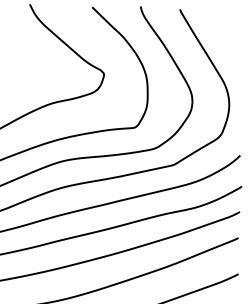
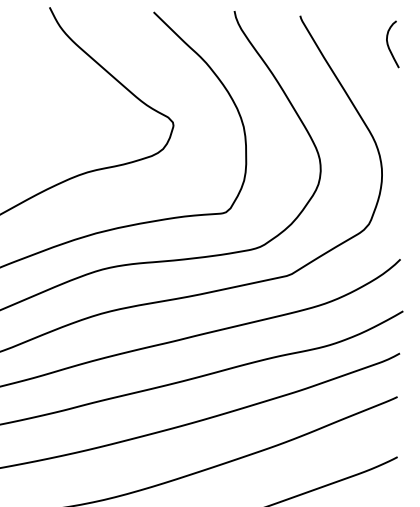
curve: (233, 26) -> (389, 44), added

